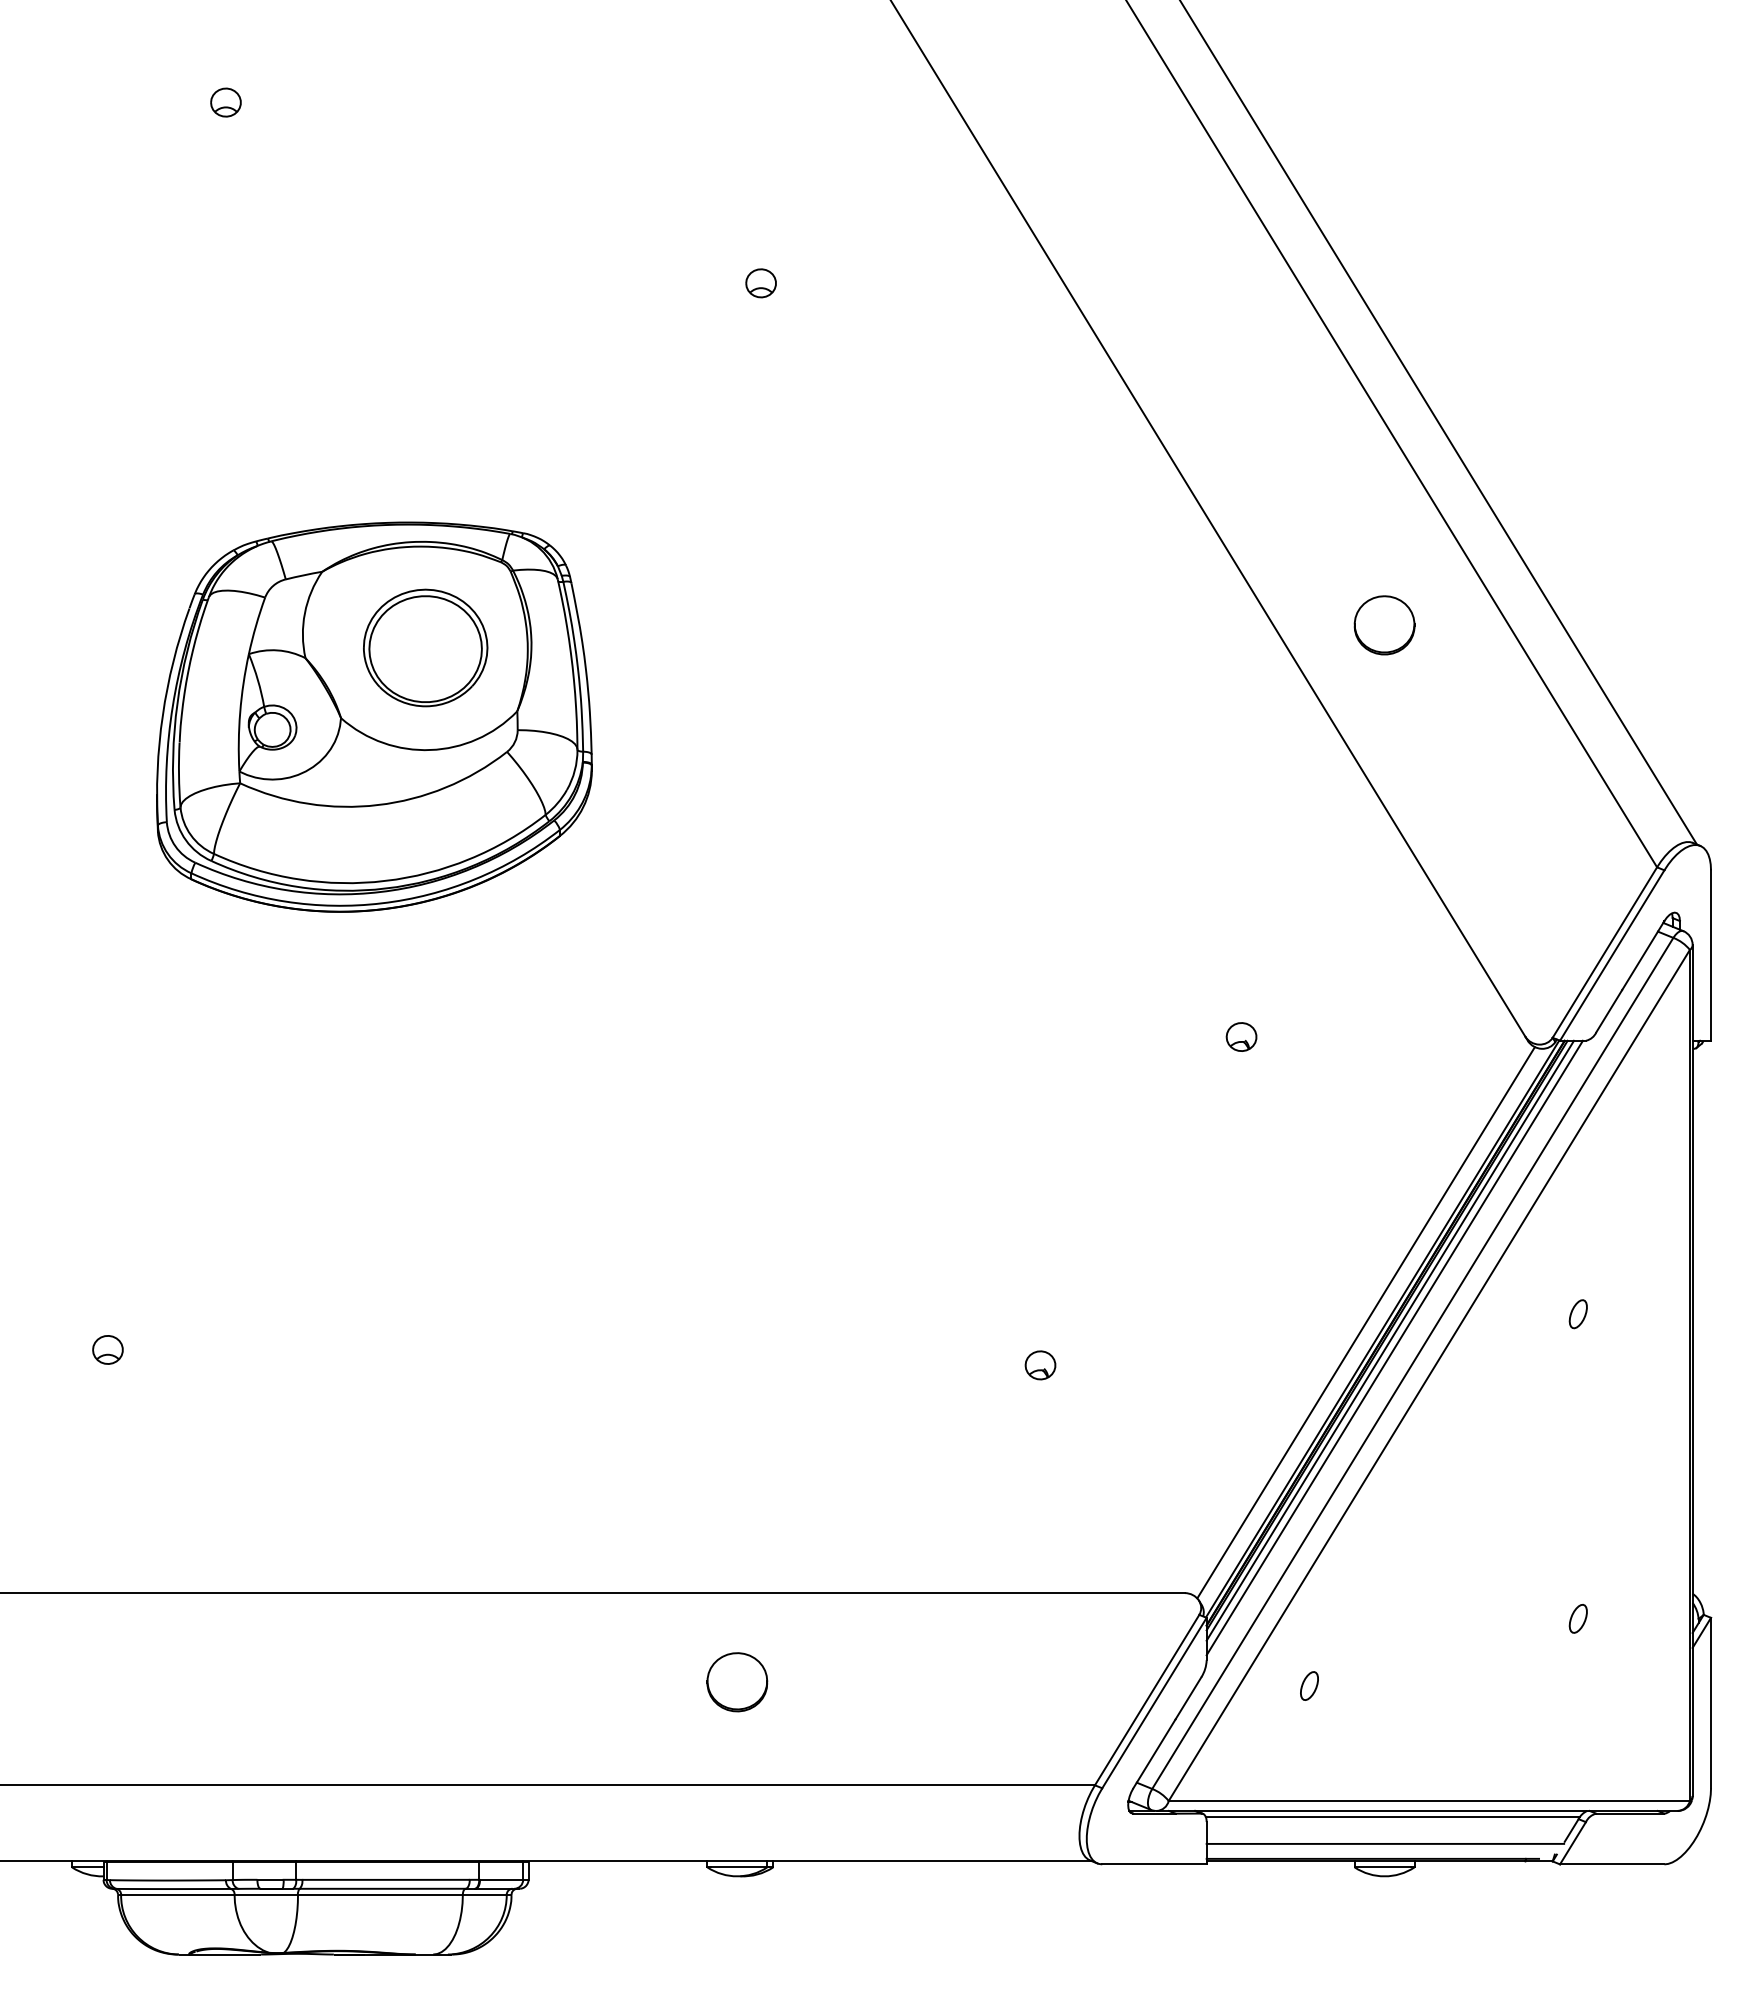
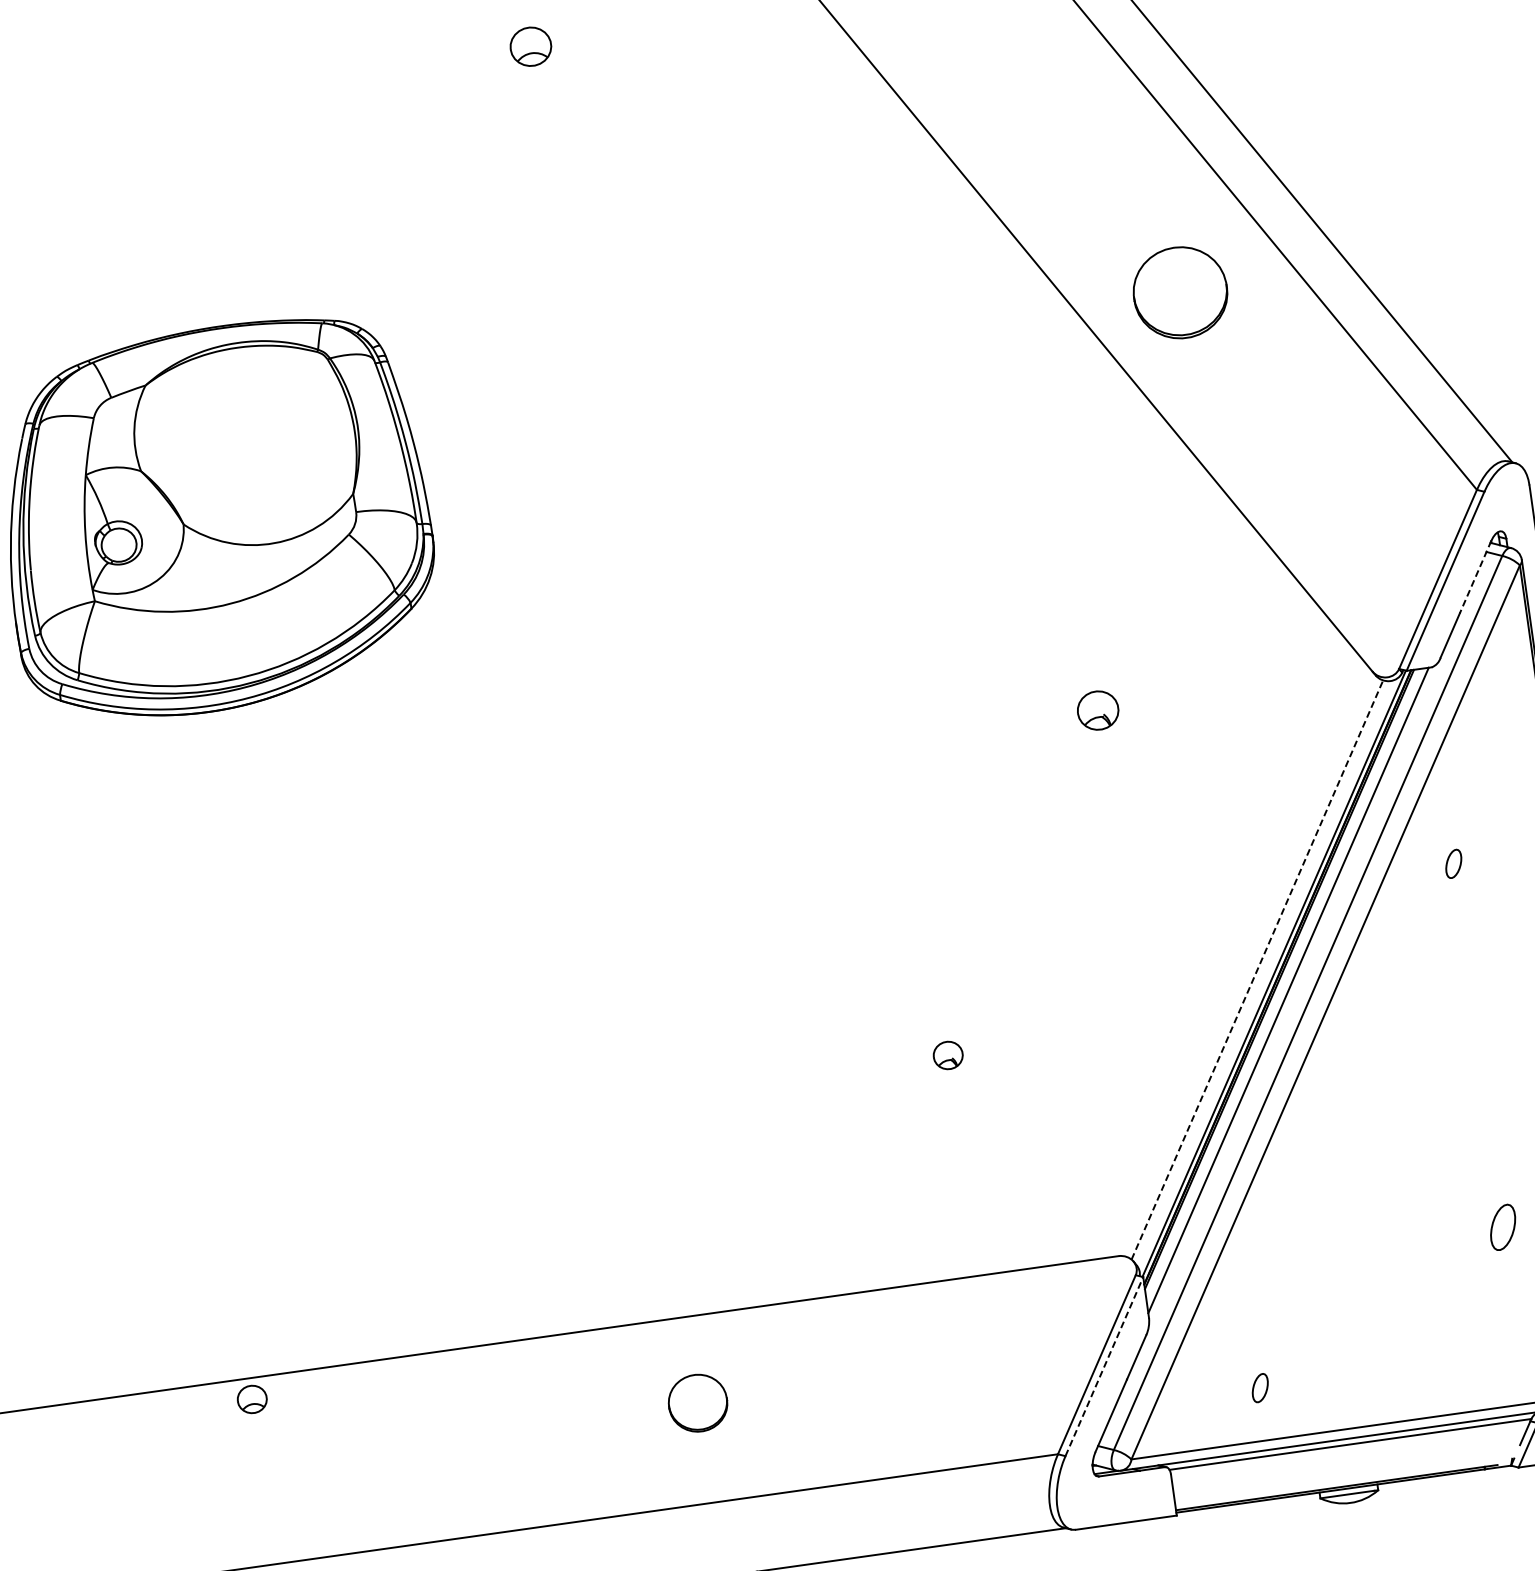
part: (760, 283) -> (530, 47), size x1.4
part: (1384, 625) -> (1180, 293), size x1.6
part: (425, 647) -> (255, 444), removed
line: (1643, 955) -> (1475, 577), solid -> dashed
part: (1241, 1036) -> (1097, 710), size x1.4
part: (1577, 1314) -> (1453, 864), moved
line: (1366, 1322) -> (1257, 969), solid -> dashed
line: (1390, 1340) -> (1283, 983), removed
part: (107, 1349) -> (251, 1399), moved
part: (1577, 1618) -> (1502, 1227), size x1.6
part: (1309, 1685) -> (1260, 1387), moved
line: (1154, 1703) -> (1104, 1367), solid -> dashed
line: (1385, 1843) -> (1346, 1471), removed

